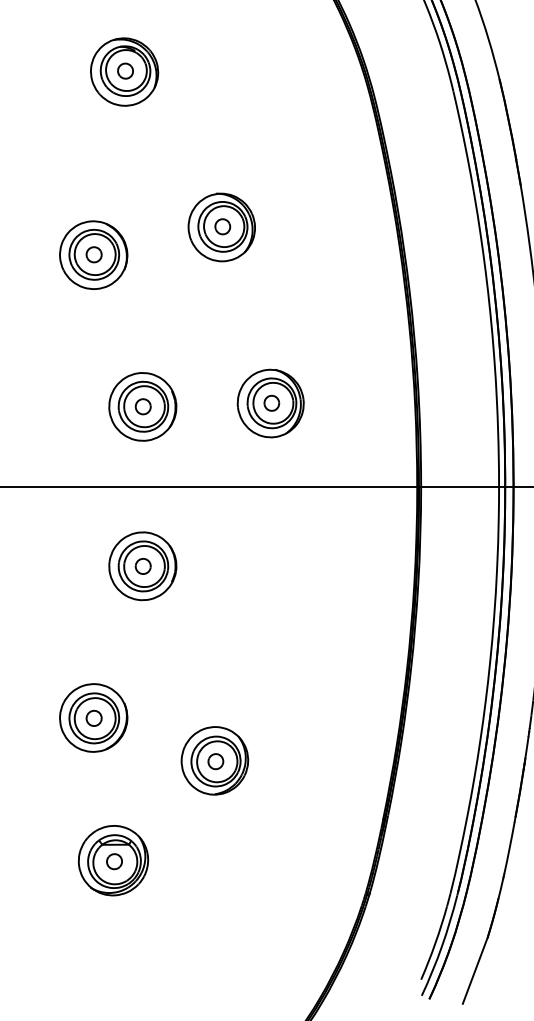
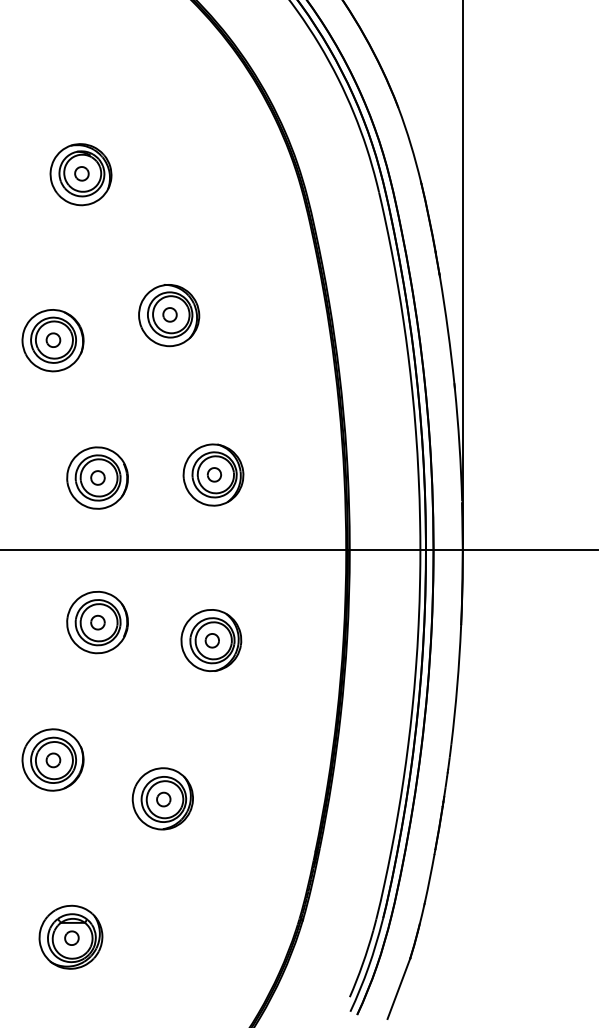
part: (268, 586) -> (211, 640), added
part: (112, 859) -> (70, 936), moved

